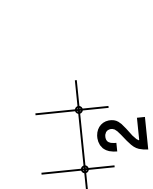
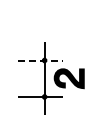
line: (72, 110) -> (40, 60), solid -> dashed

